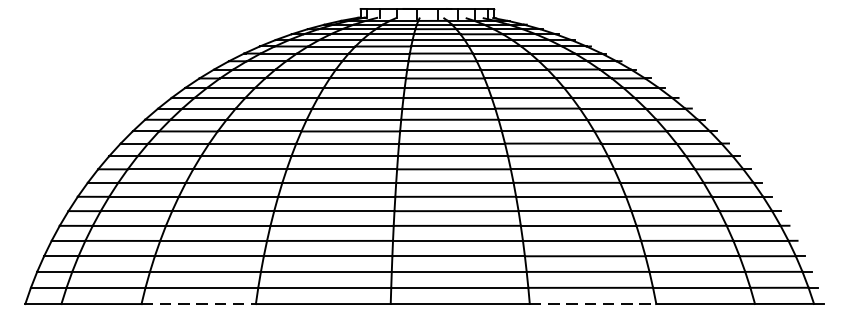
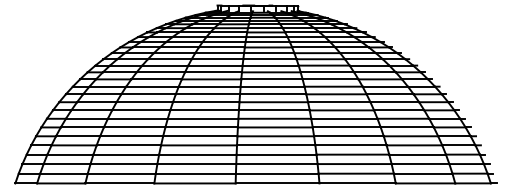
line: (199, 304) -> (120, 183), dashed -> solid
line: (594, 304) -> (358, 183), dashed -> solid

